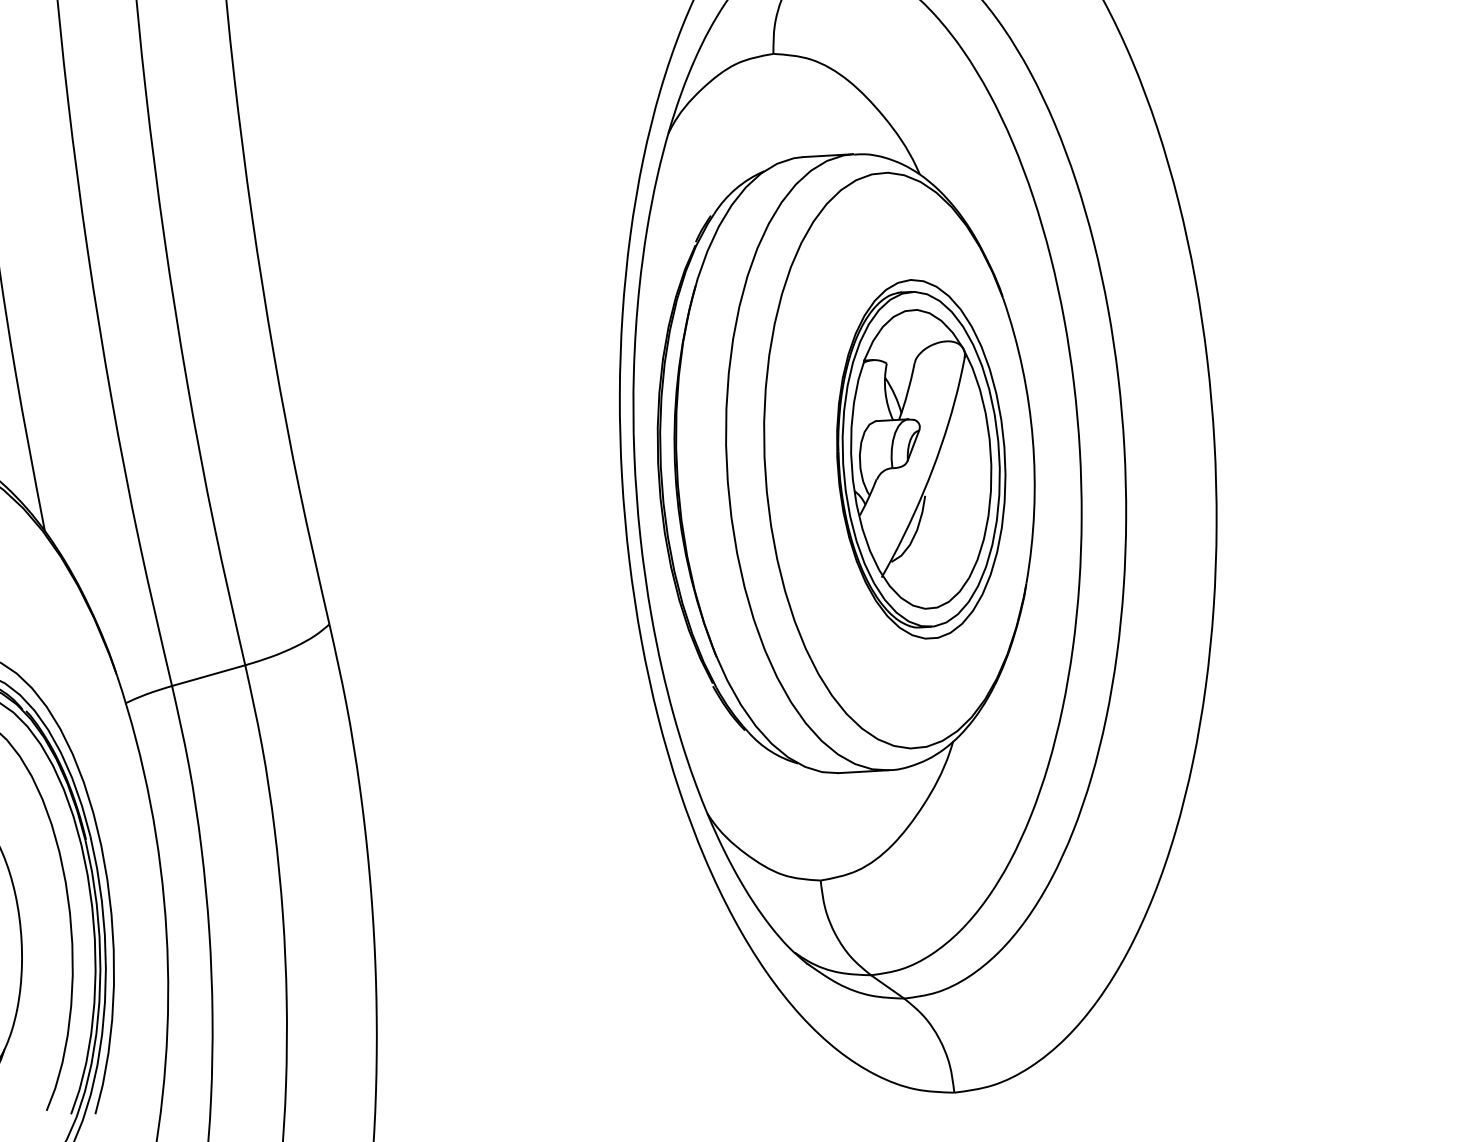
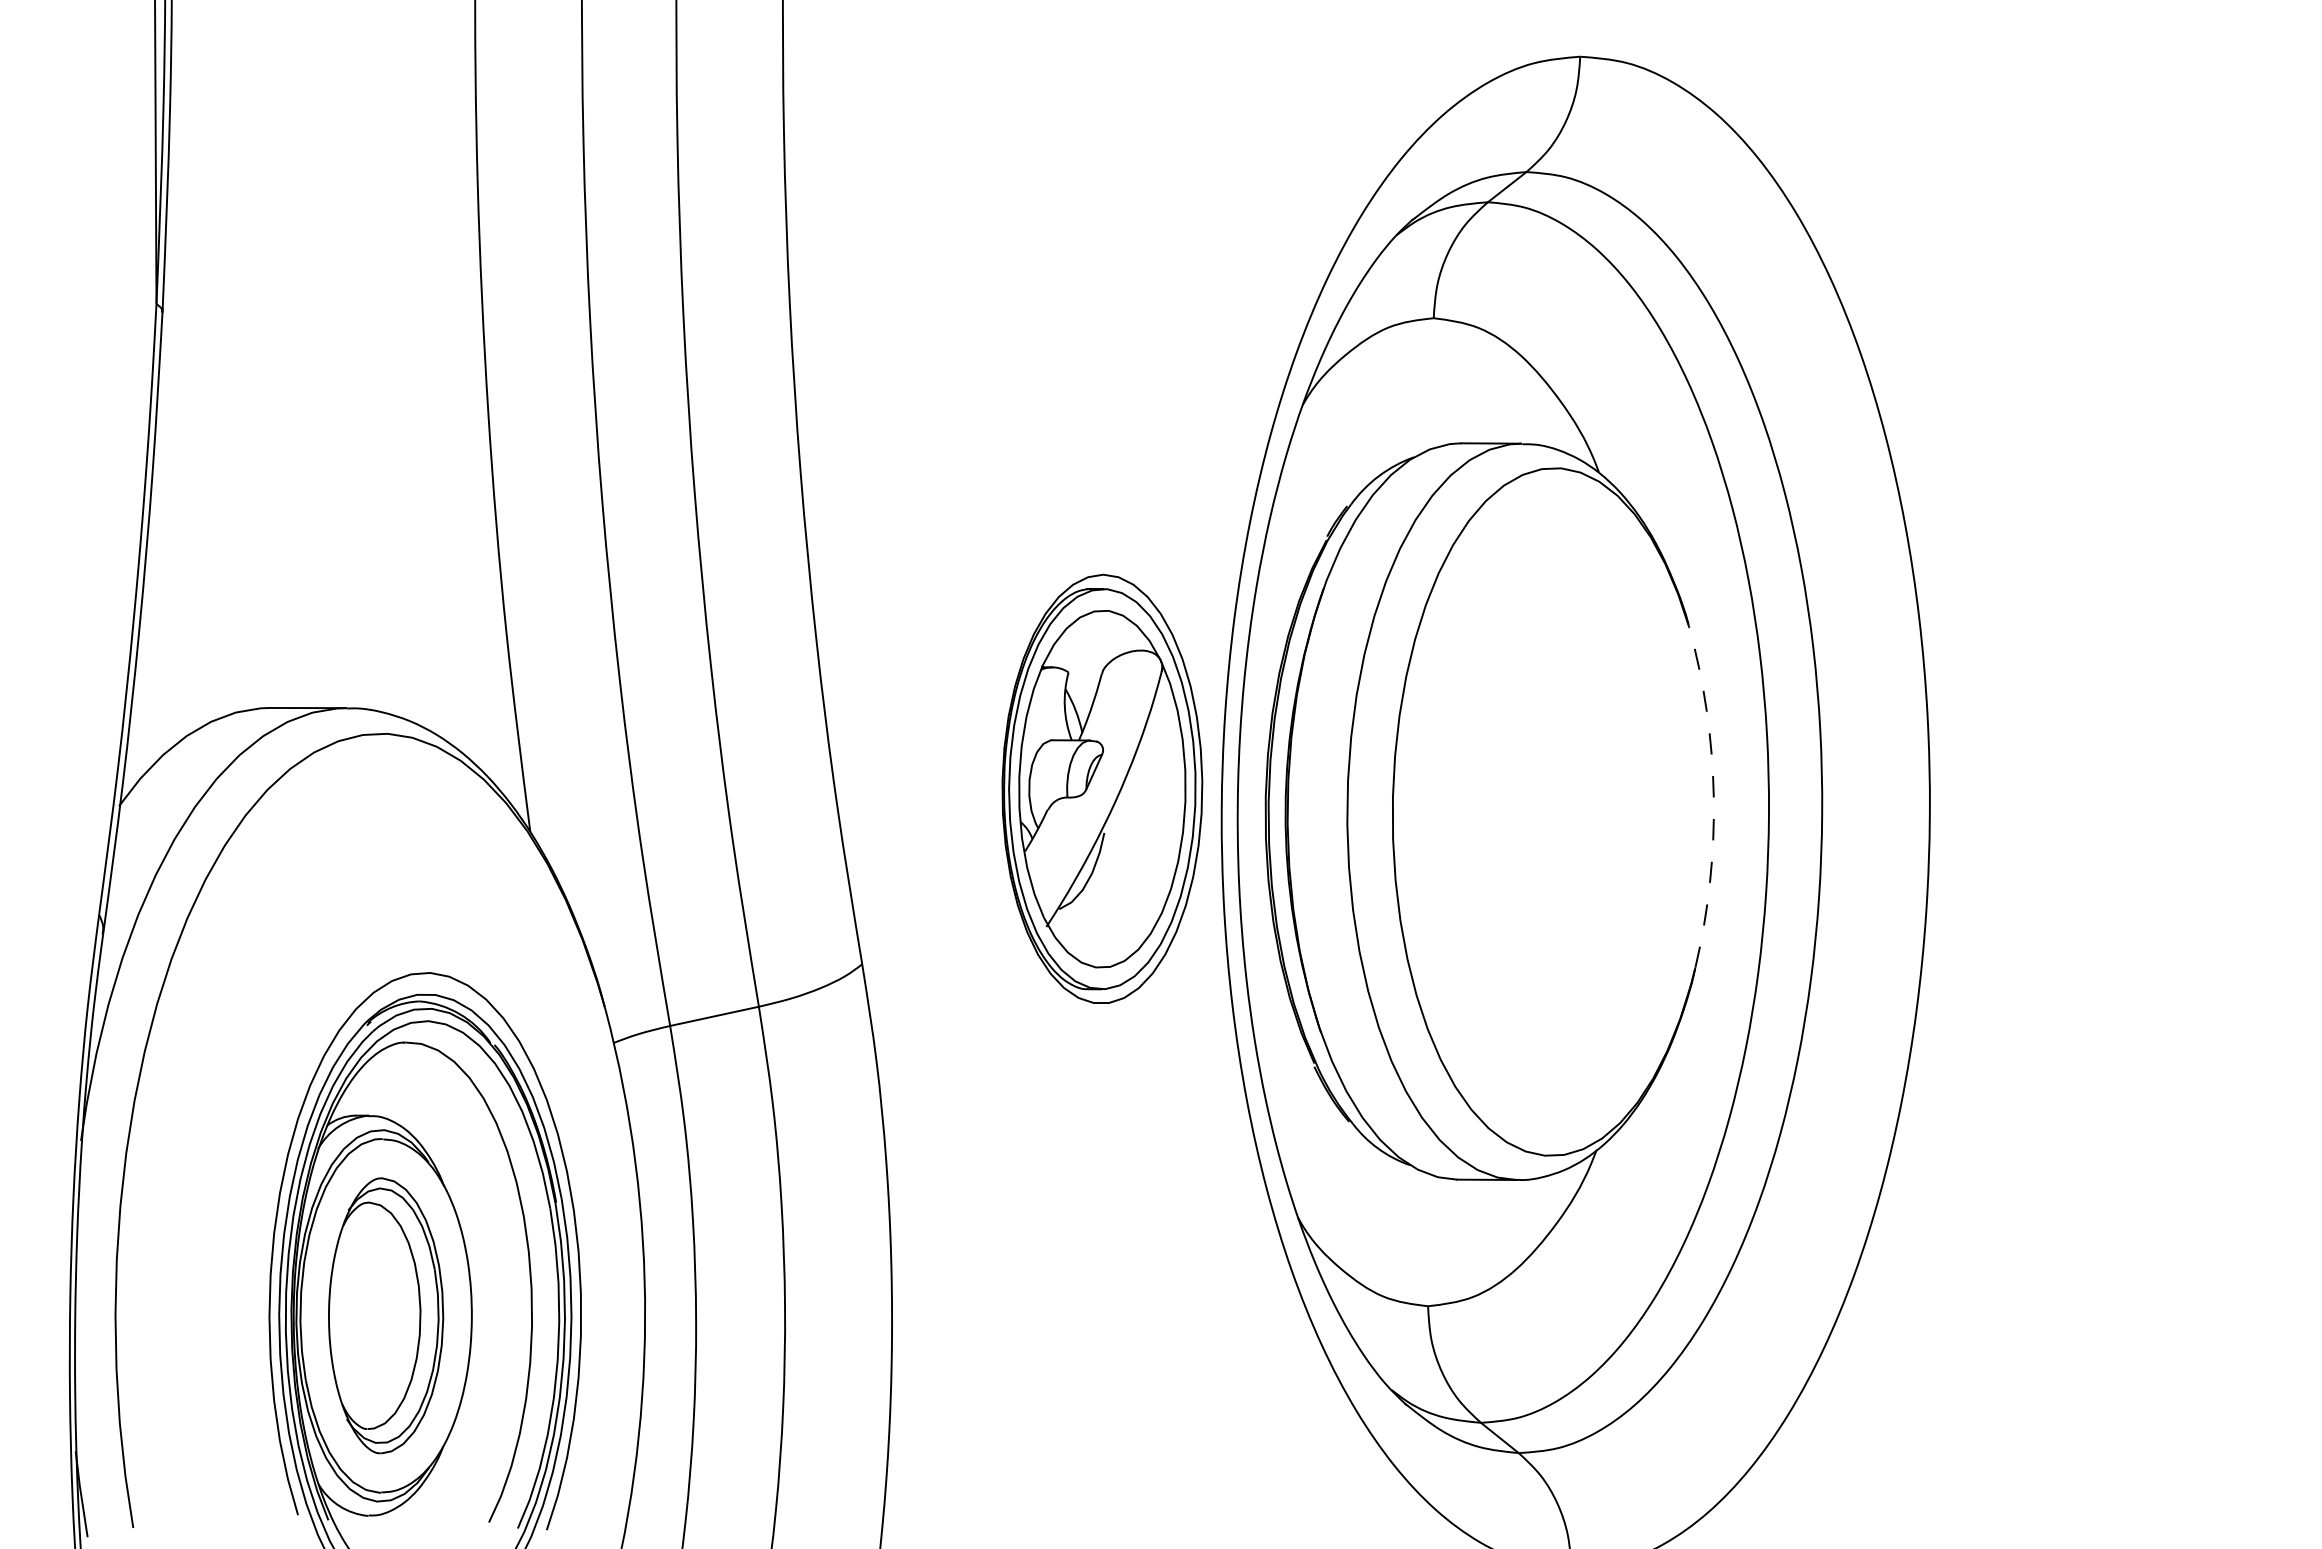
arc: (1032, 440) -> (1713, 797), solid -> dashed
part: (921, 458) -> (1102, 788), moved

